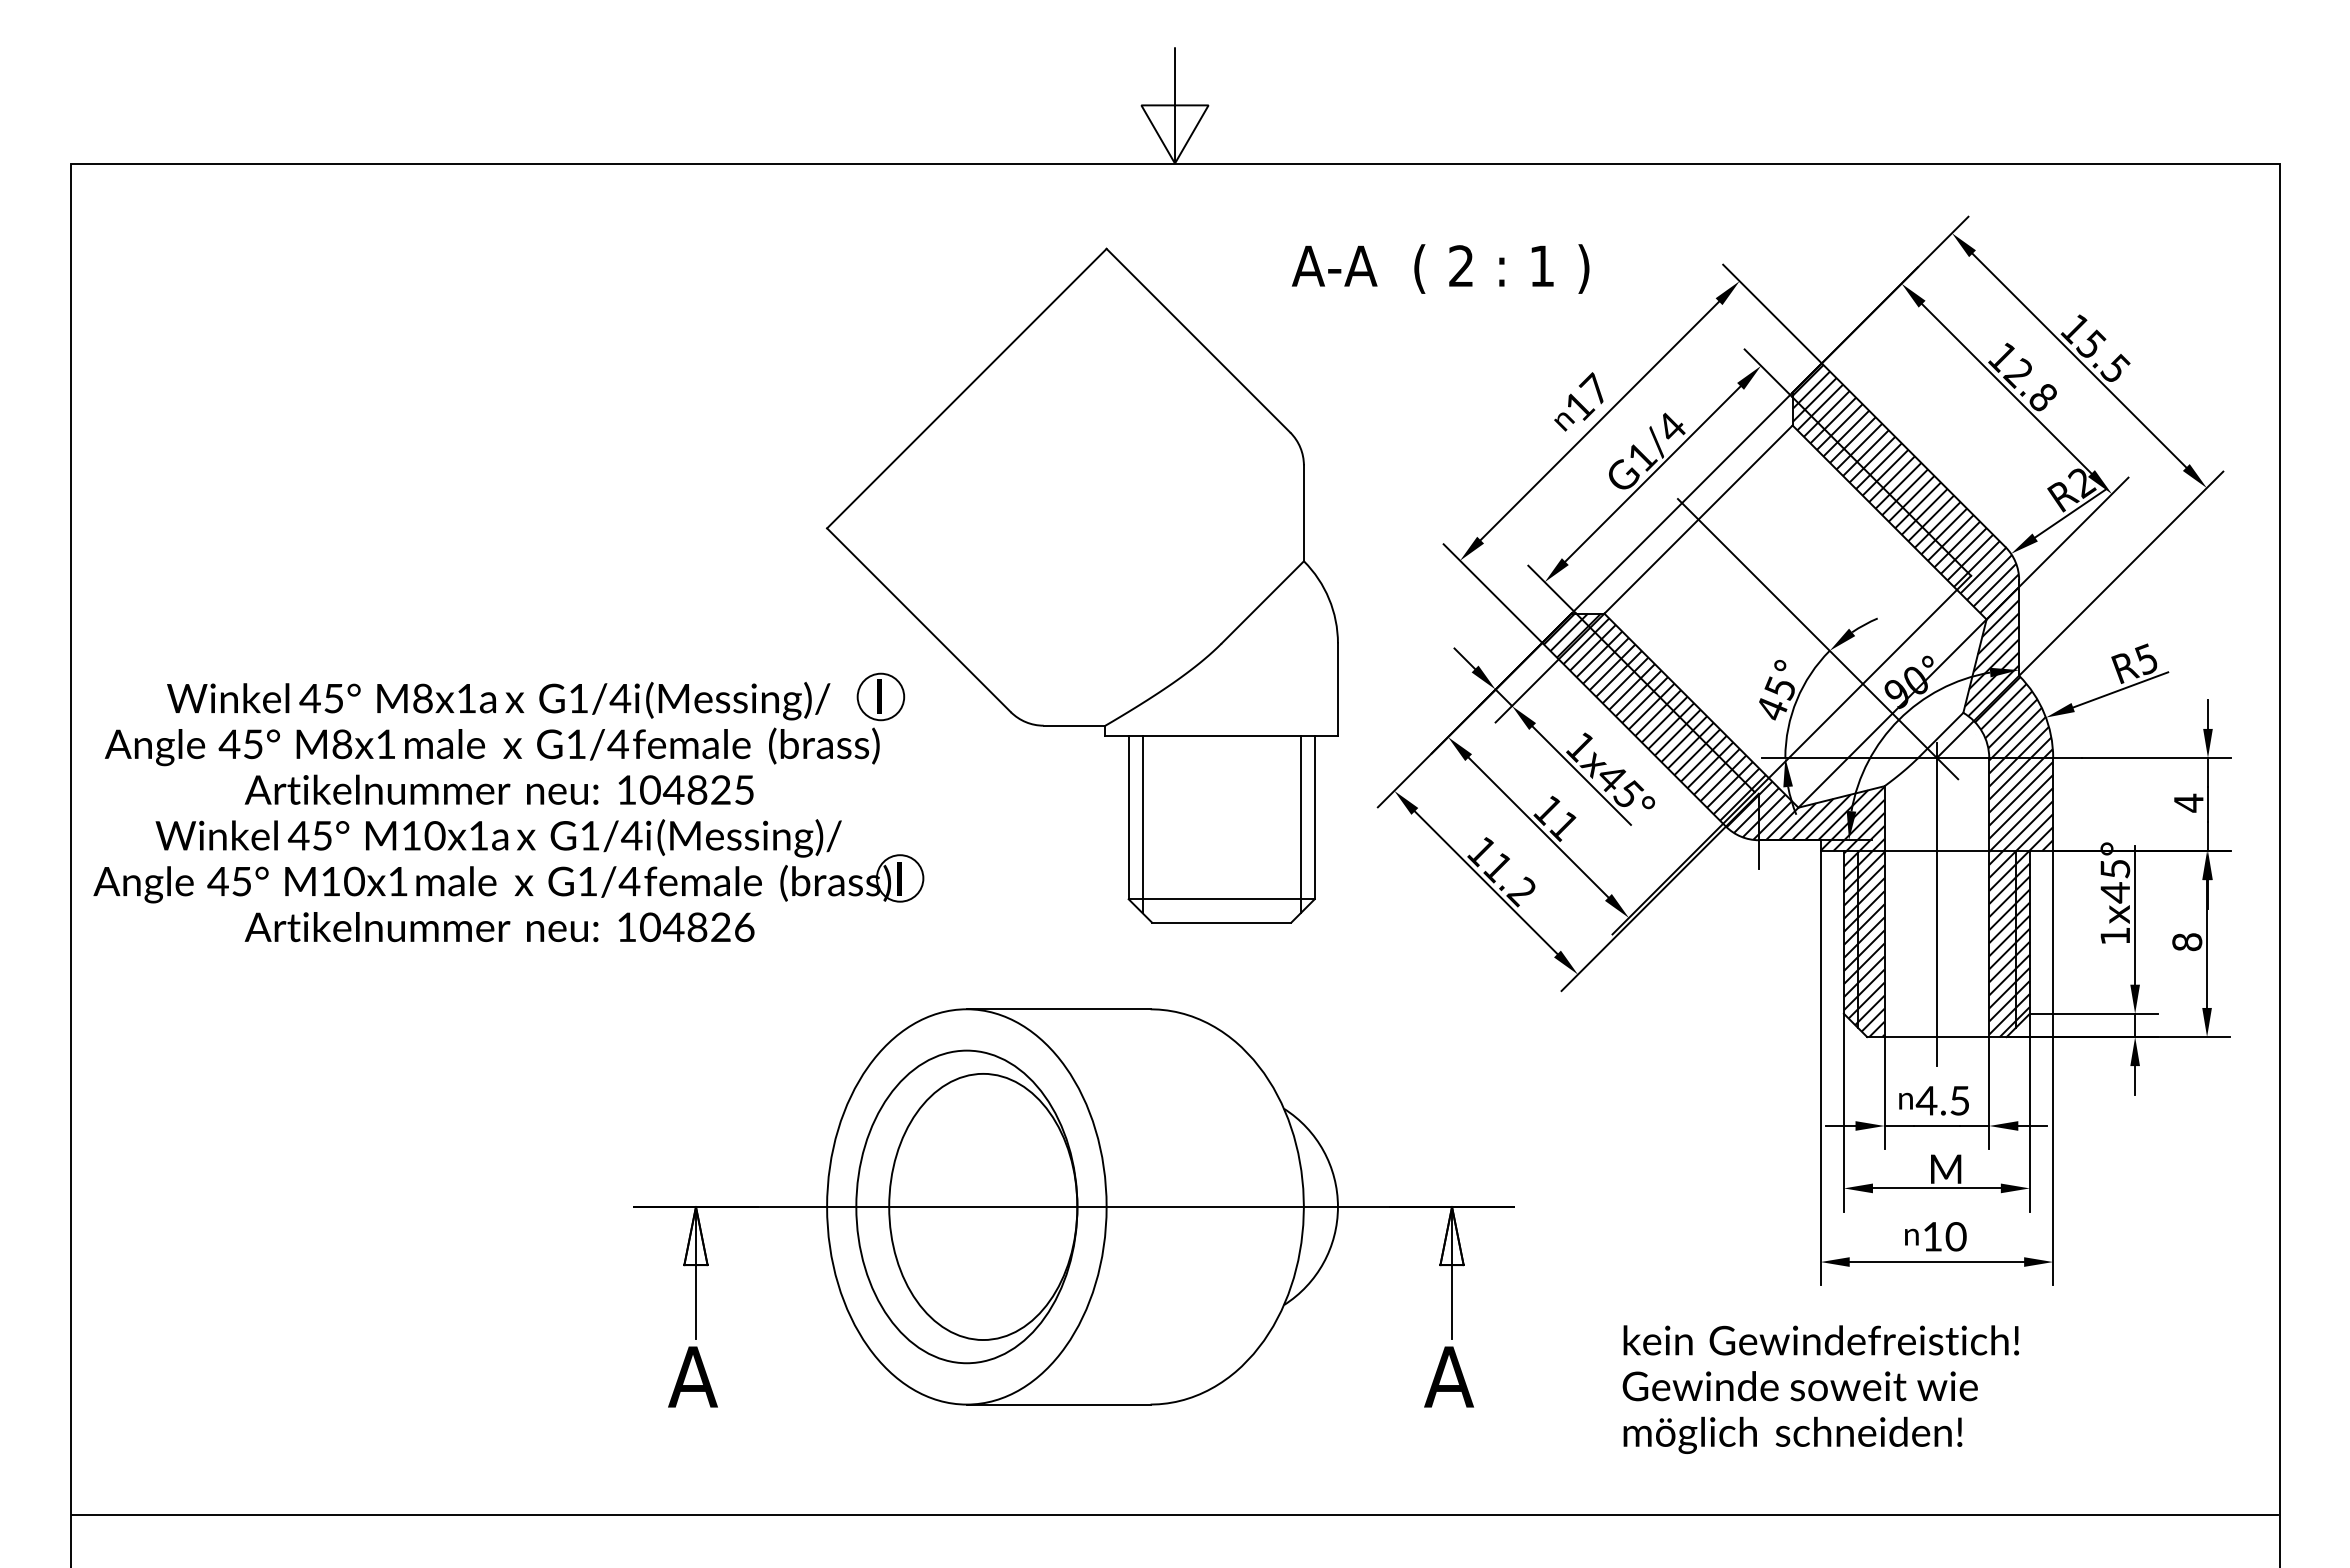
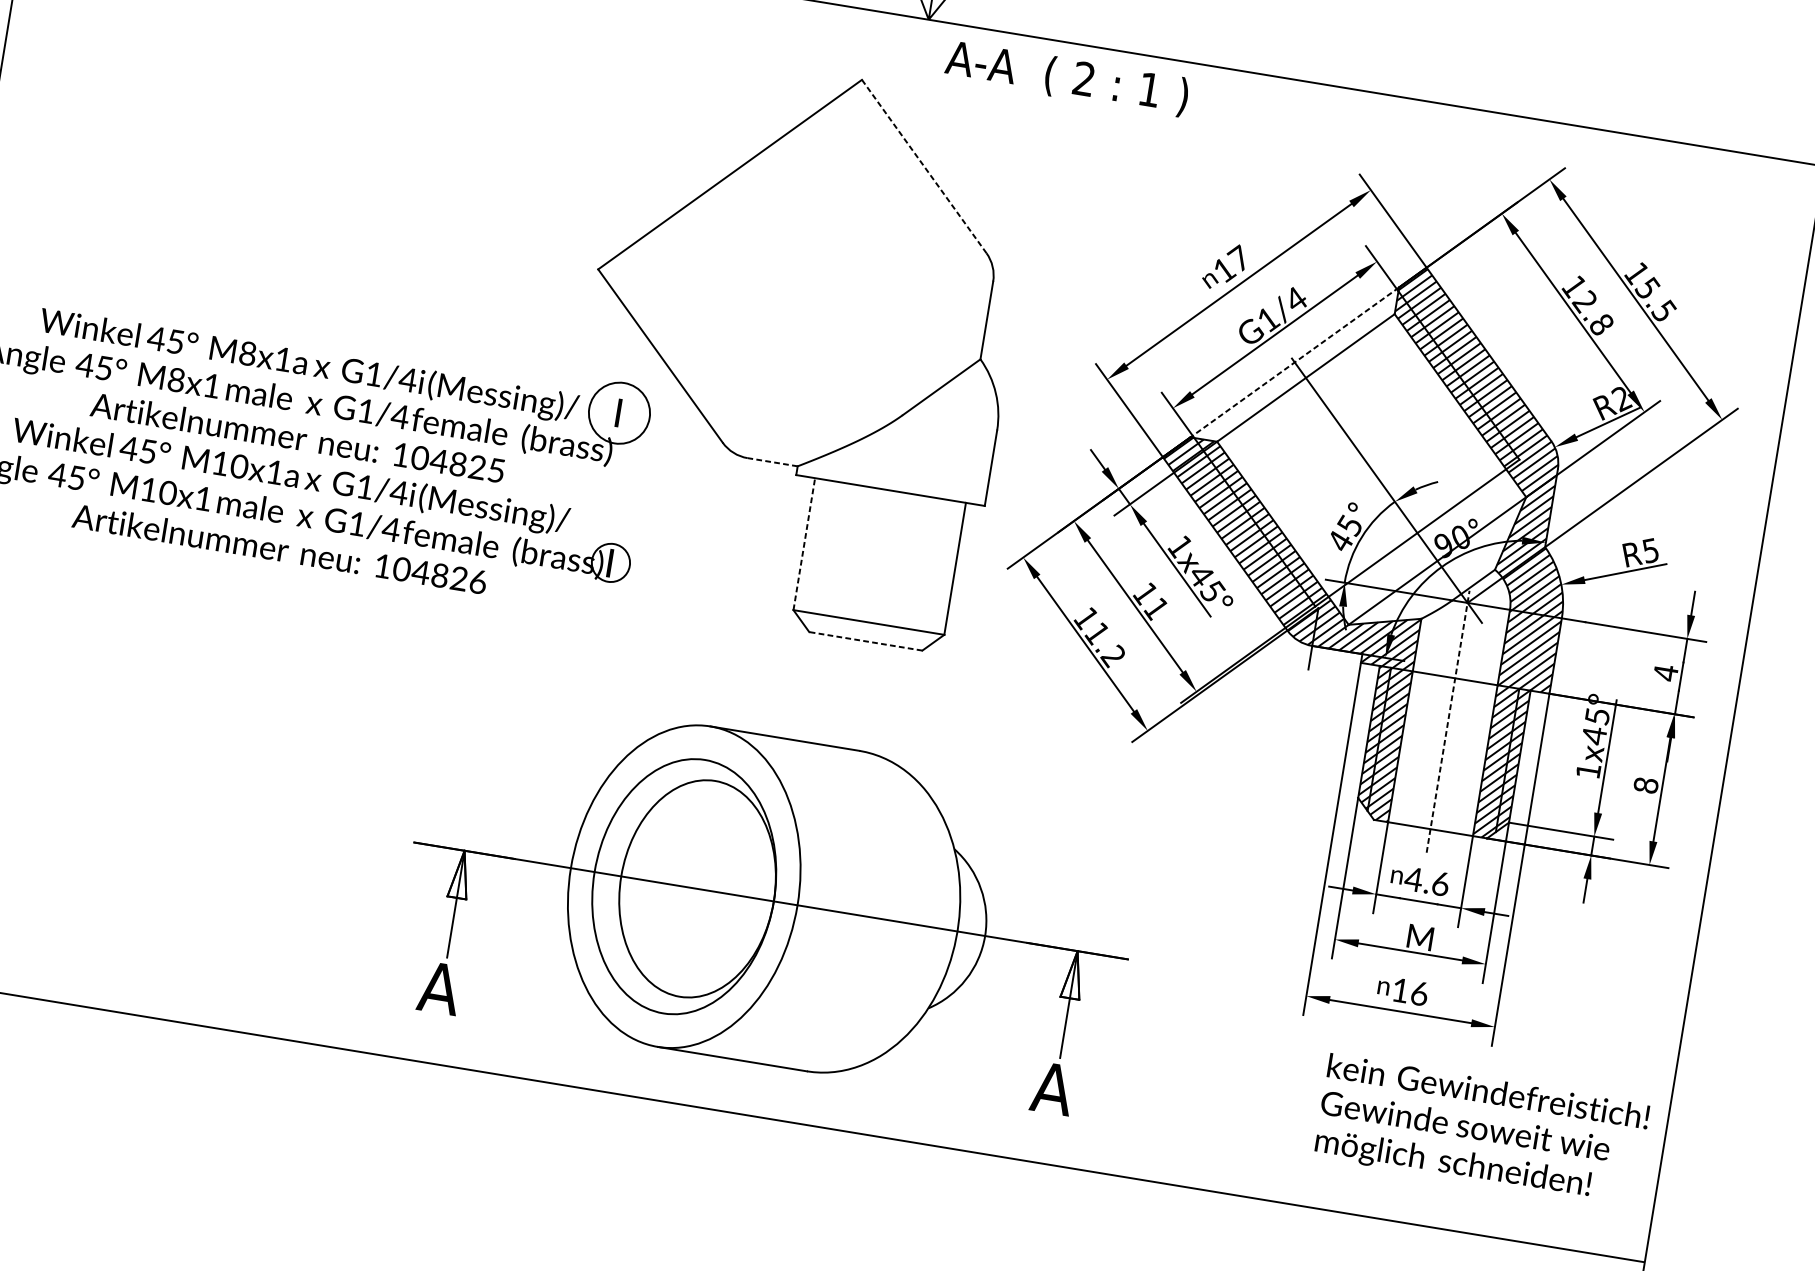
text: (1440, 268) -> (1066, 78), moved
line: (1198, 340) -> (924, 166), solid -> dashed
line: (1681, 503) -> (1294, 362), solid -> dashed
circle: (880, 696) -> (619, 412), size x1.6
line: (1074, 725) -> (772, 462), solid -> dashed
line: (1128, 817) -> (804, 543), solid -> dashed
line: (1142, 824) -> (814, 551), removed
line: (1300, 824) -> (942, 572), removed
line: (1936, 904) -> (1447, 721), solid -> dashed
line: (1221, 922) -> (865, 641), solid -> dashed
text: (1959, 1100) -> (1440, 883), 4.5 -> 4.6
part: (1073, 1207) -> (770, 901), moved
text: (1955, 1236) -> (1419, 993), 10 -> 16
text: (1820, 1389) -> (1481, 1130), moved

